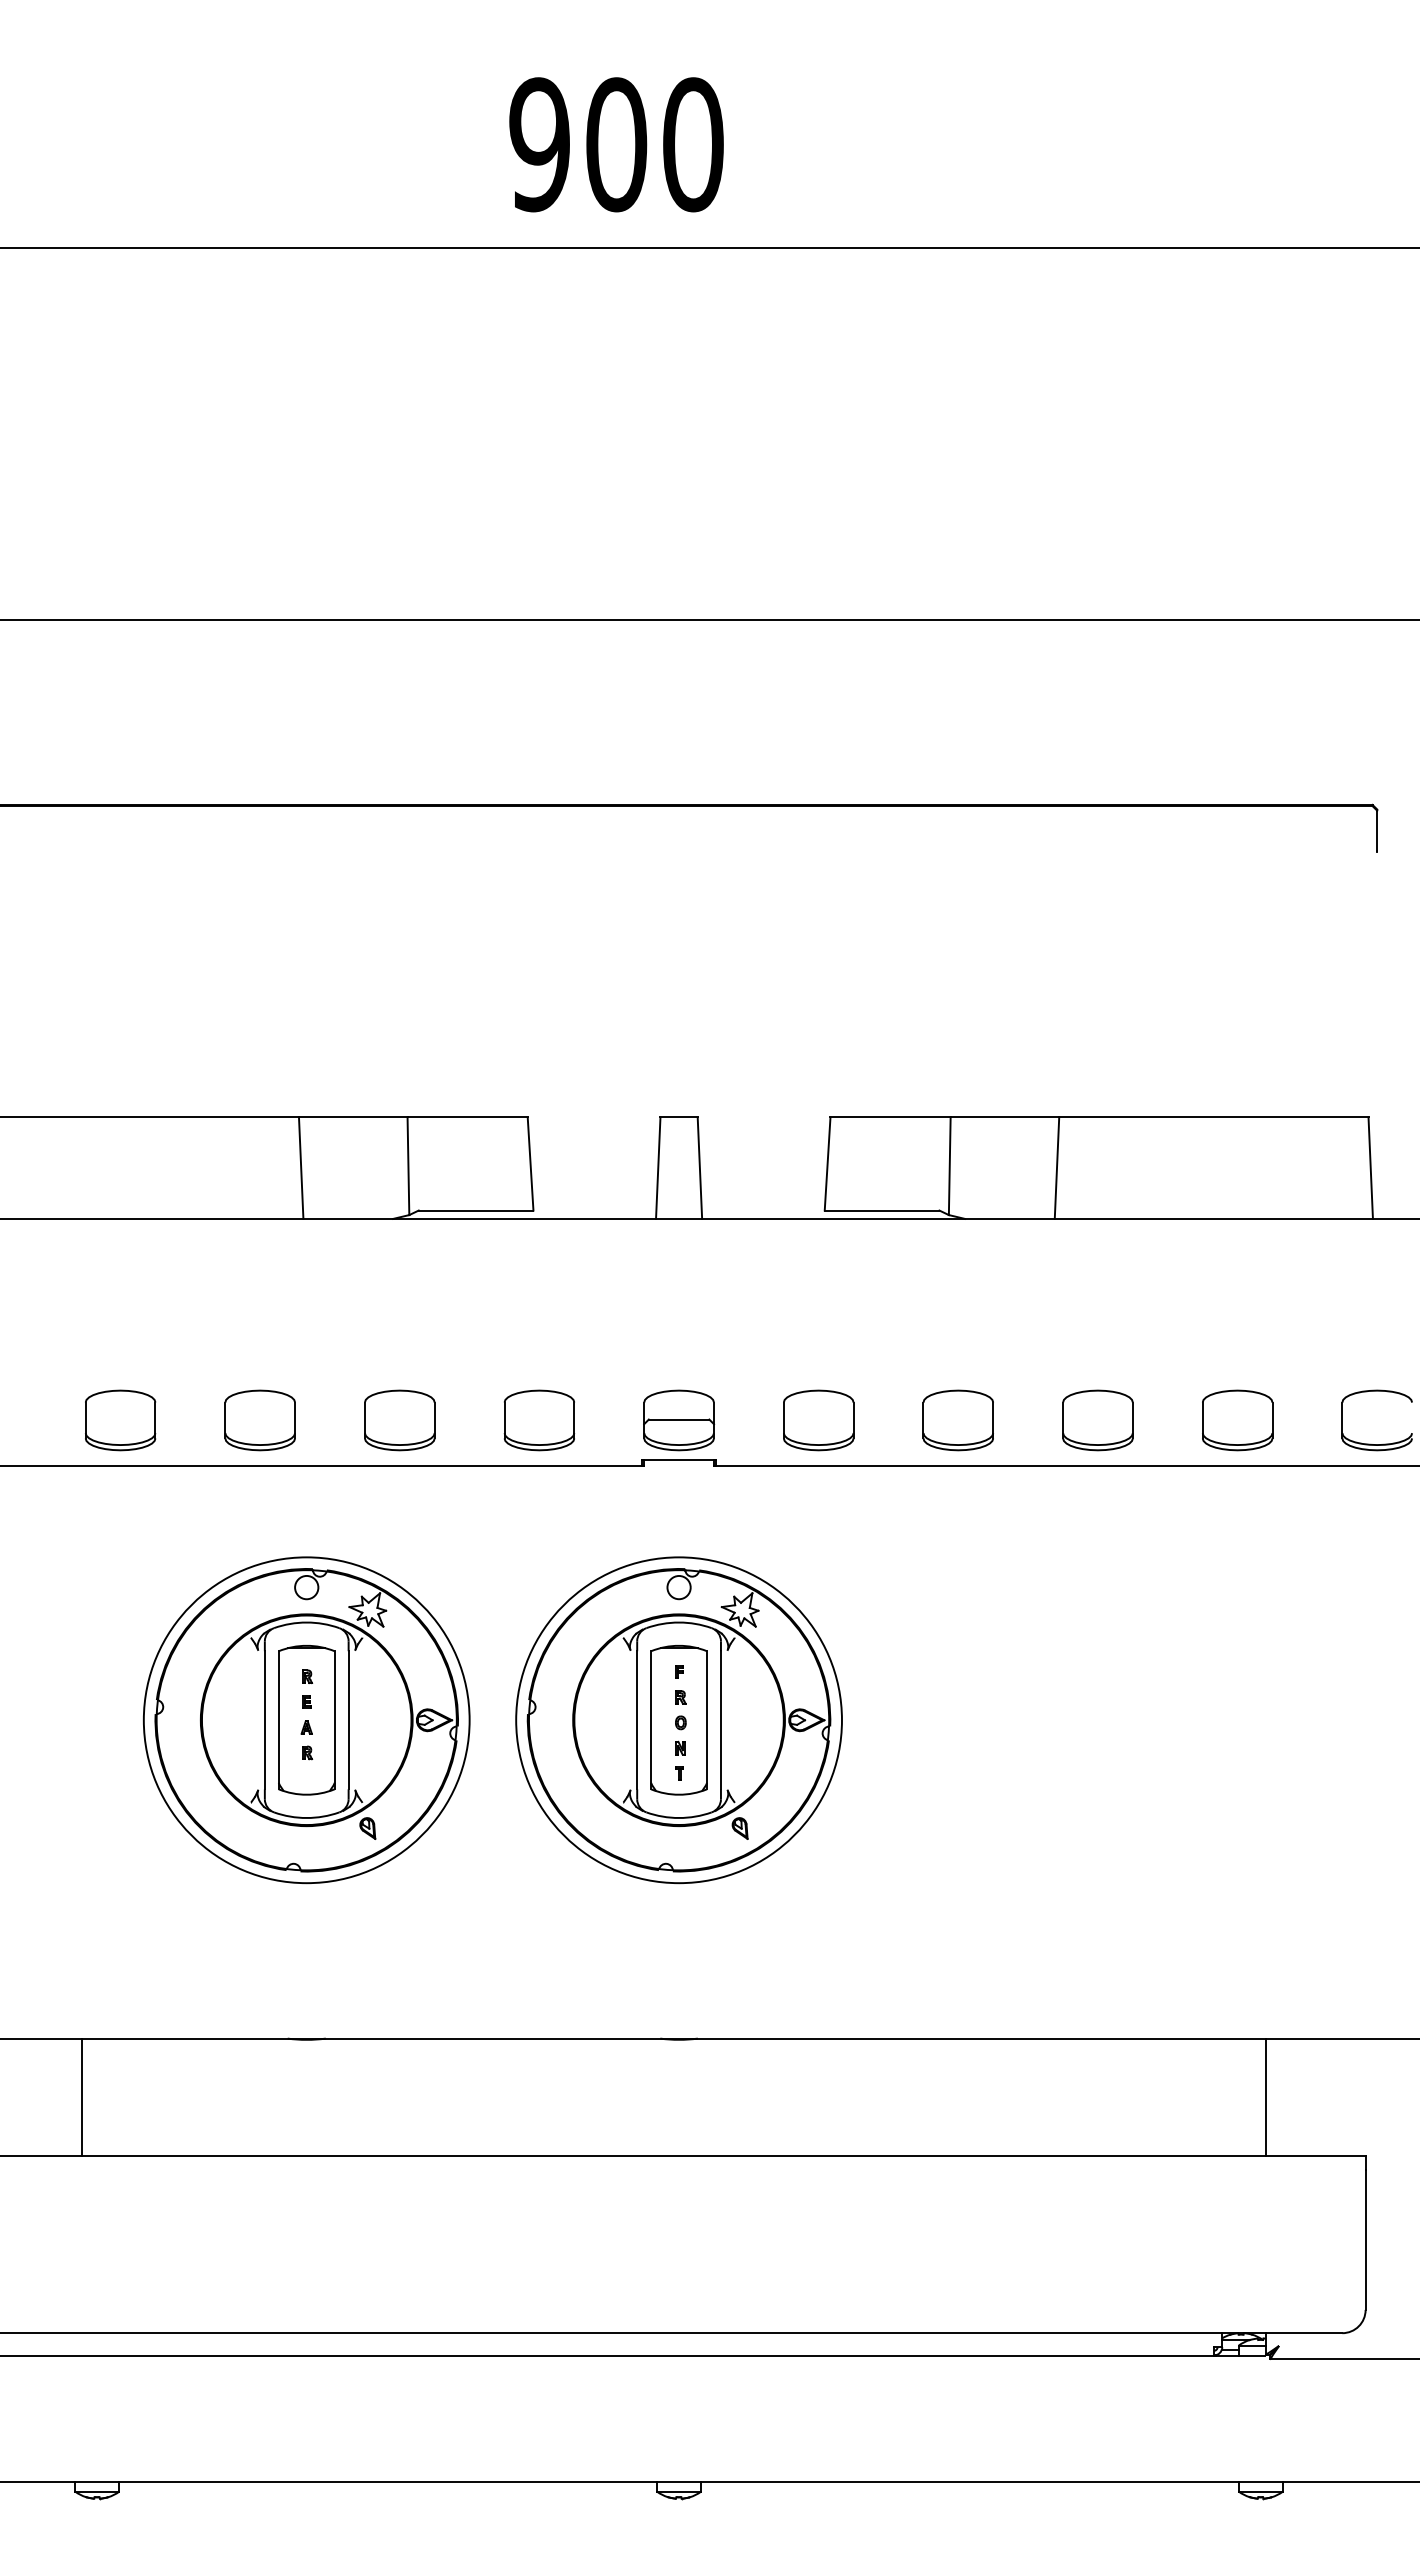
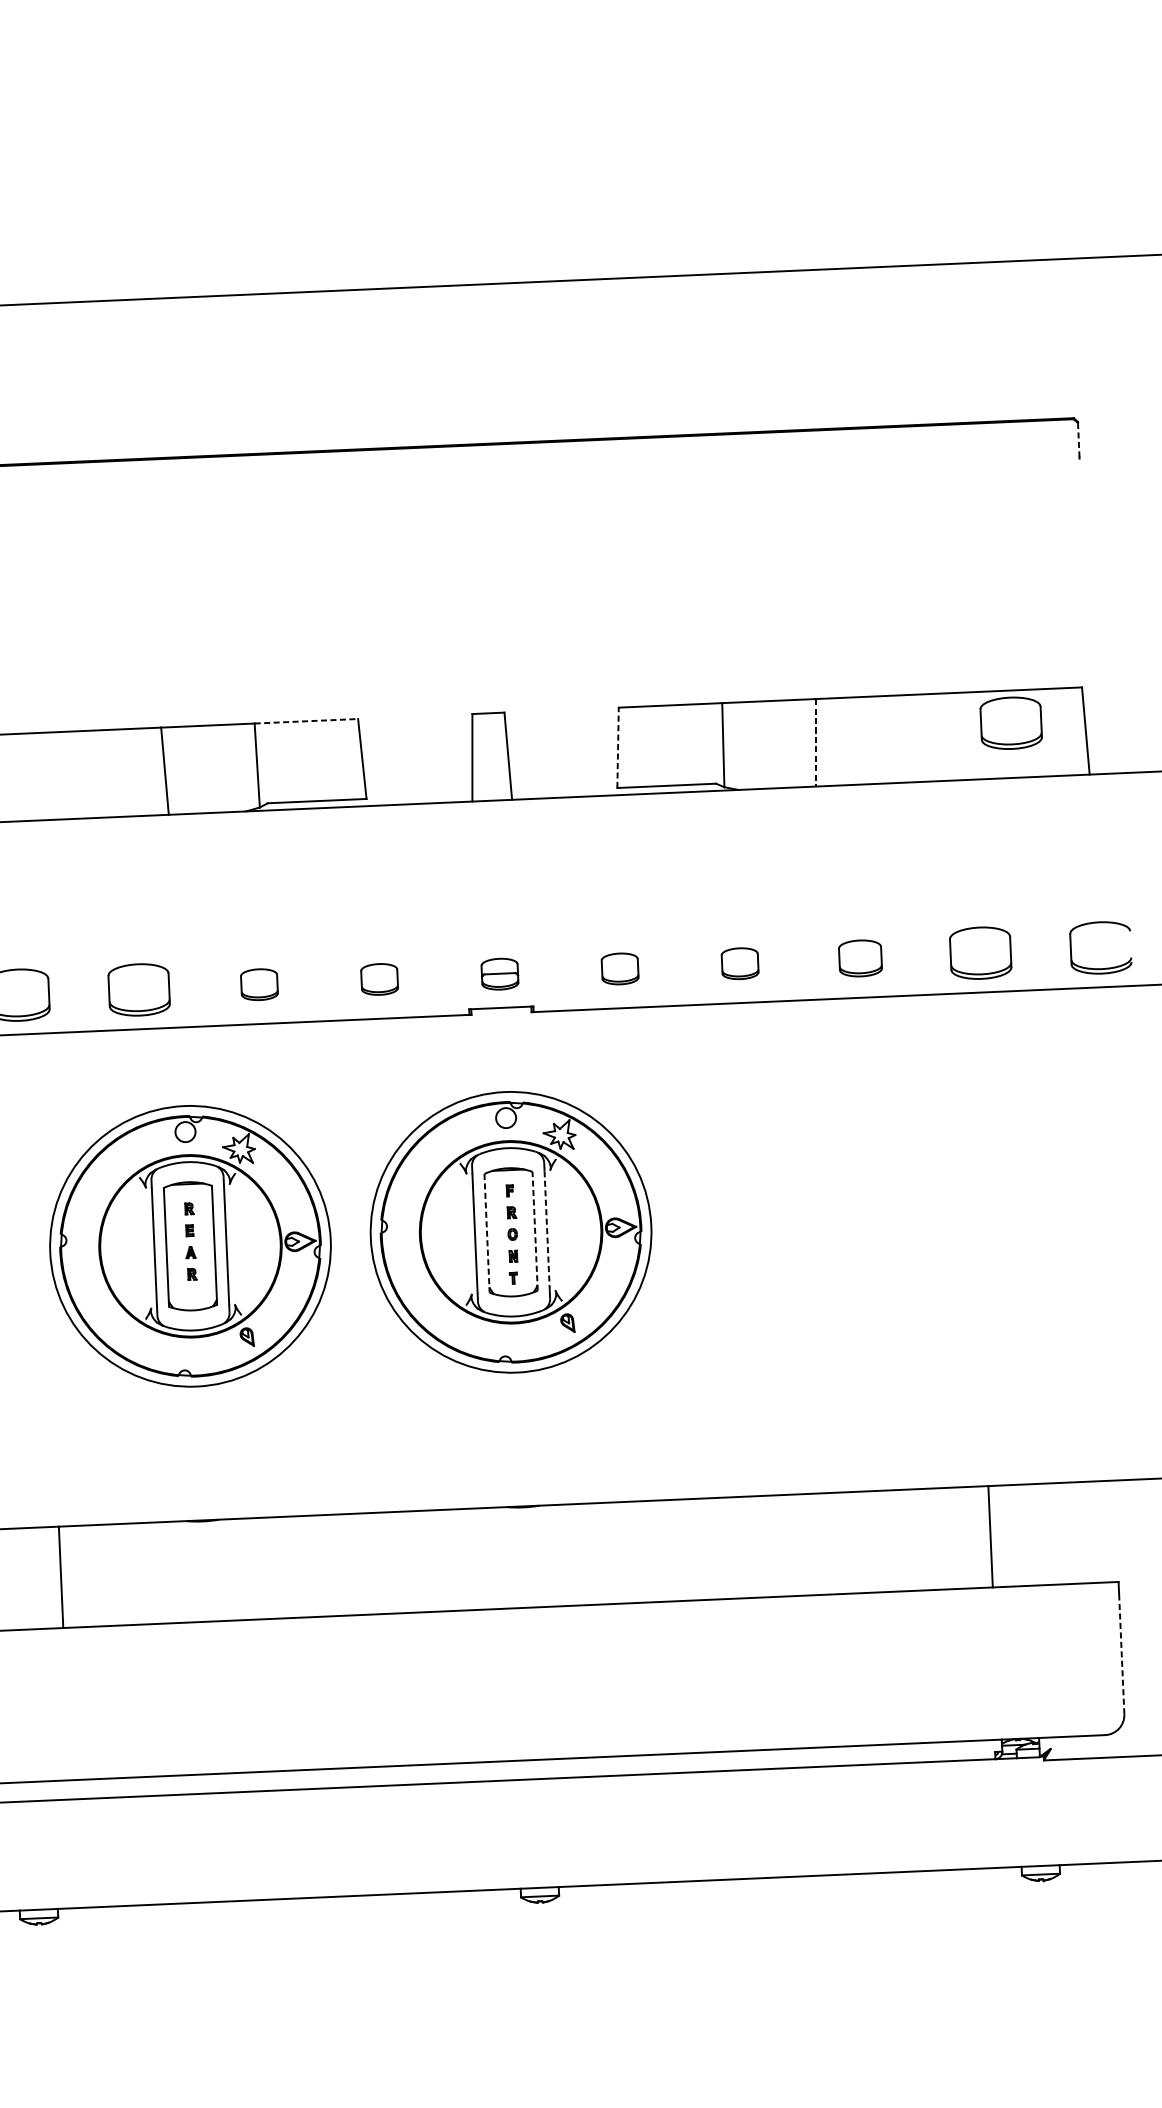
line: (1377, 830) -> (1078, 440), solid -> dashed
line: (468, 1117) -> (307, 721), solid -> dashed
part: (1284, 1155) -> (1011, 723), added
line: (827, 1164) -> (617, 748), solid -> dashed
line: (1057, 1168) -> (816, 743), solid -> dashed
part: (399, 1420) -> (259, 984), size x0.6
part: (539, 1420) -> (379, 979), size x0.6
part: (679, 1420) -> (500, 974), size x0.6
part: (818, 1420) -> (619, 968), size x0.6
part: (957, 1420) -> (739, 963), size x0.6
part: (1097, 1420) -> (860, 958), size x0.7
line: (707, 1719) -> (535, 1230), solid -> dashed
line: (651, 1720) -> (487, 1233), solid -> dashed
line: (720, 1720) -> (546, 1230), solid -> dashed
line: (81, 2097) -> (60, 1577), moved
line: (1265, 2097) -> (990, 1536), moved
line: (1365, 2240) -> (1121, 1654), solid -> dashed

